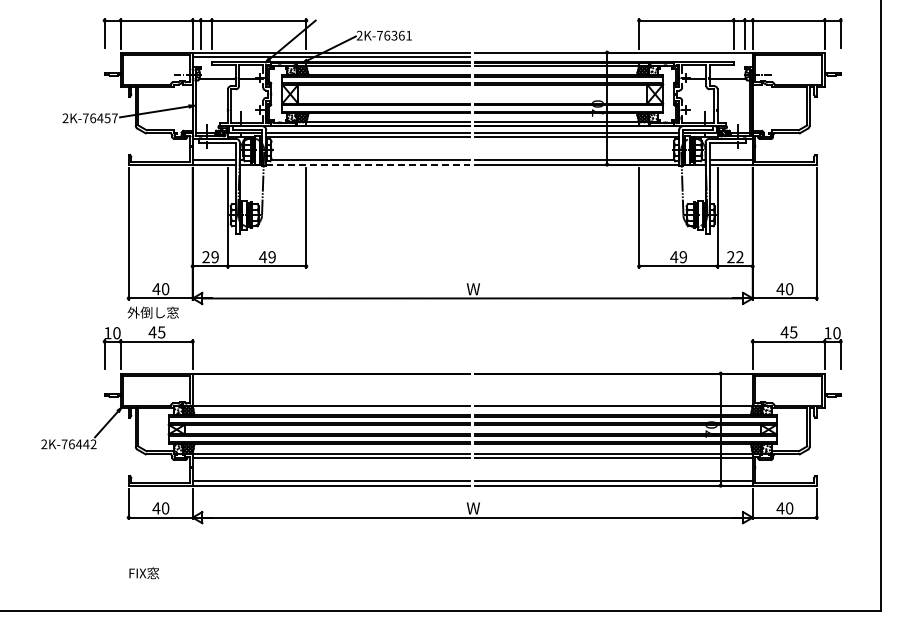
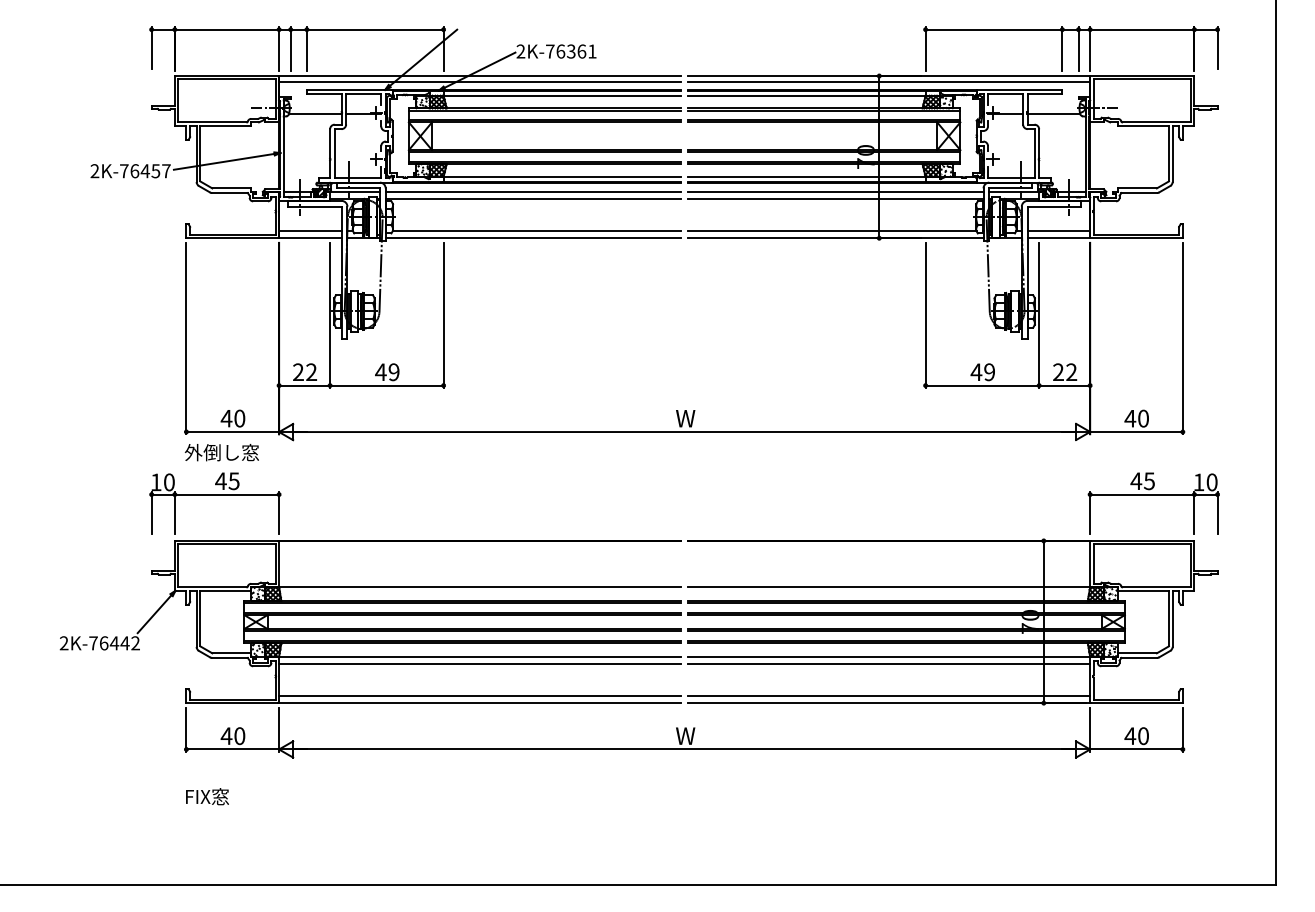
line: (613, 56) -> (888, 81), added
line: (368, 164) -> (533, 238), dashed -> solid
text: (214, 257) -> (310, 372), 29 -> 22
text: (143, 573) -> (206, 797), moved

